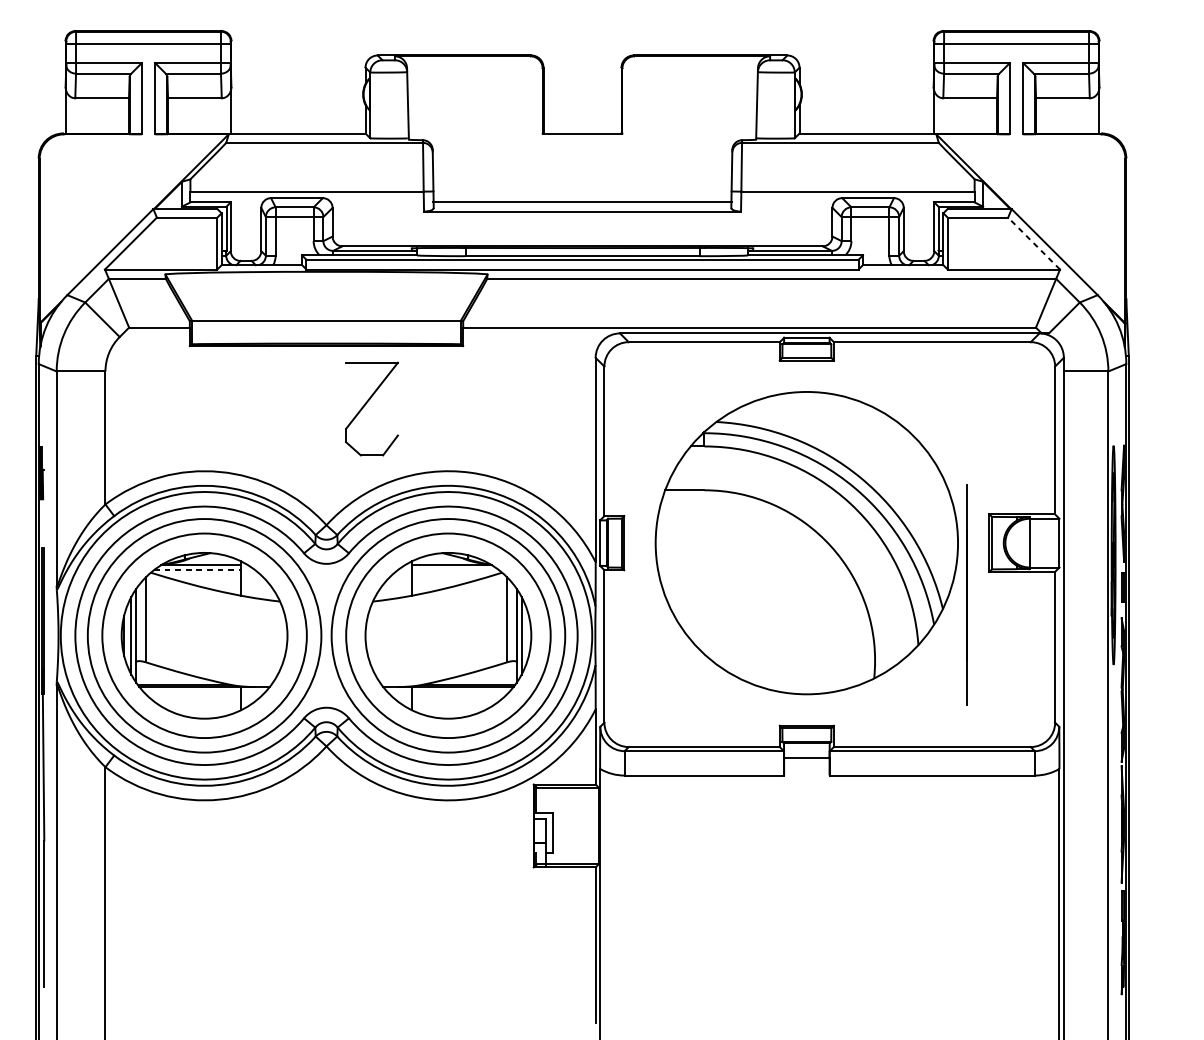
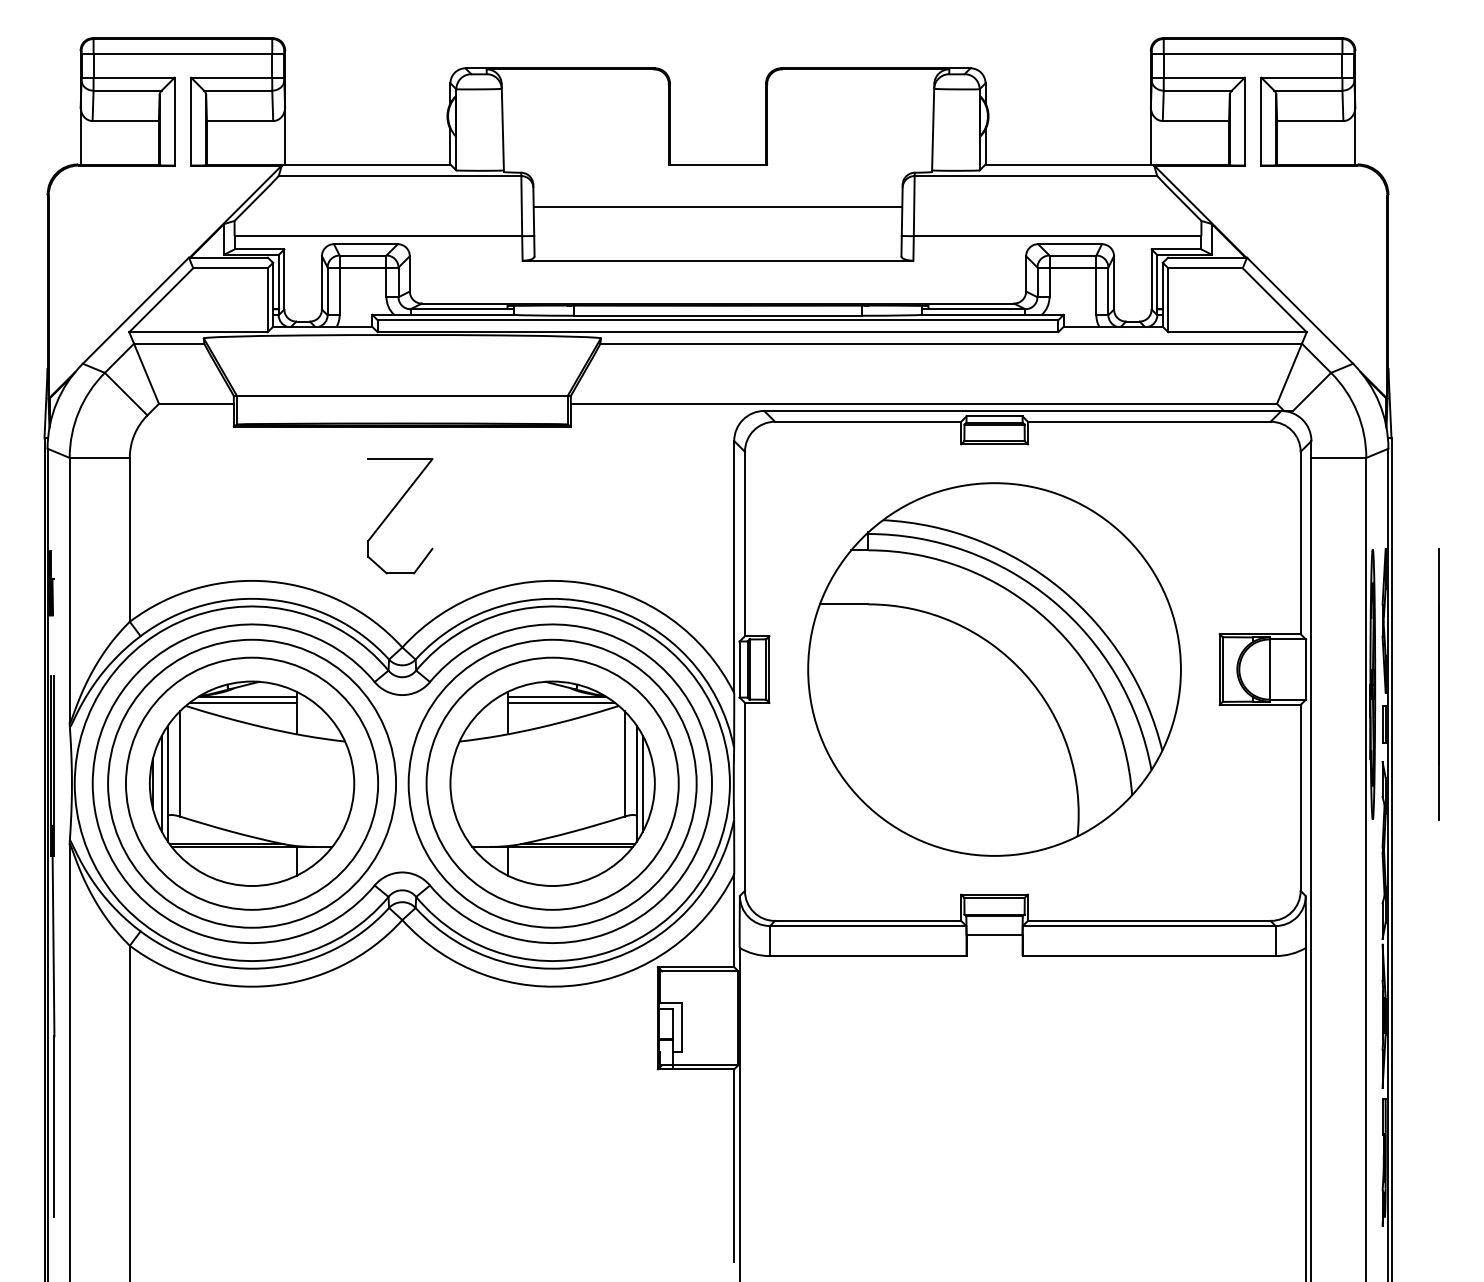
line: (582, 201) -> (717, 206), moved
line: (1033, 243) -> (1274, 299), dashed -> solid
part: (367, 403) -> (394, 509), moved
line: (197, 569) -> (243, 702), dashed -> solid
line: (454, 569) -> (560, 702), added
line: (966, 595) -> (1438, 684), moved

